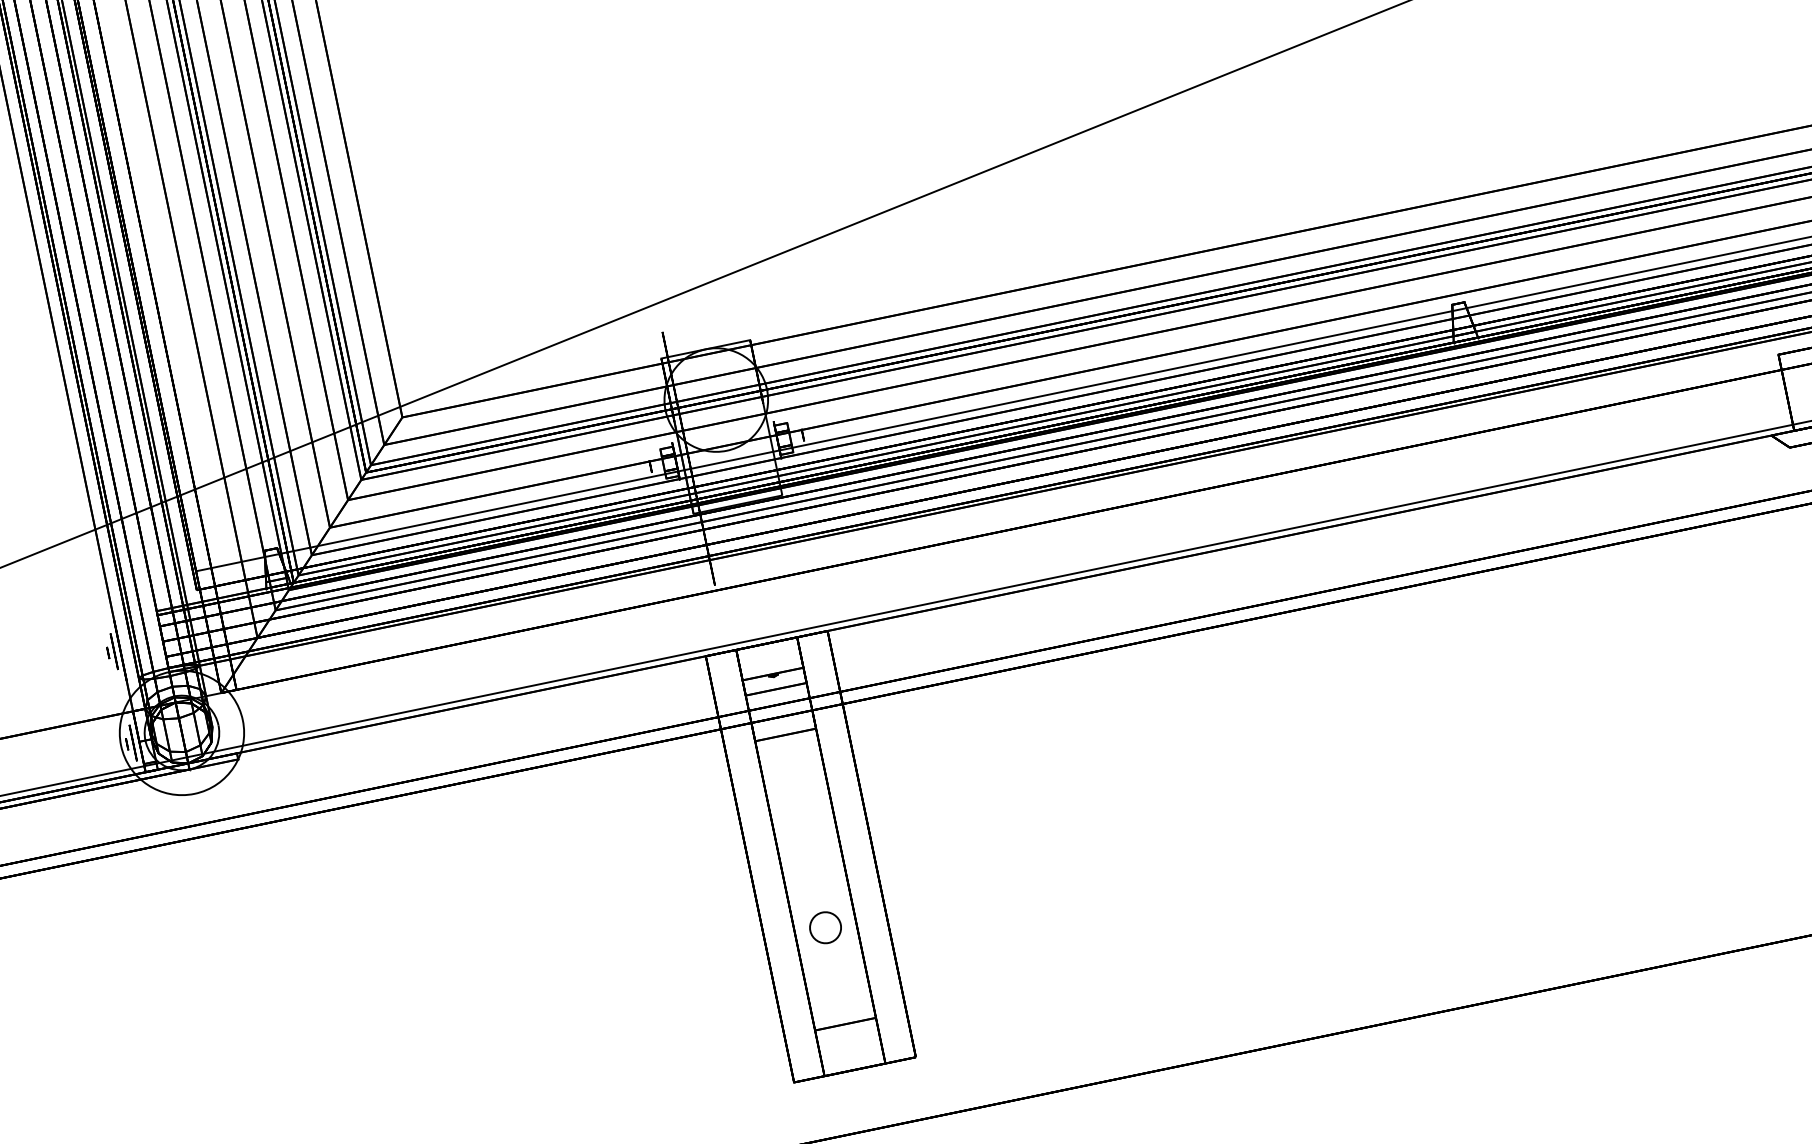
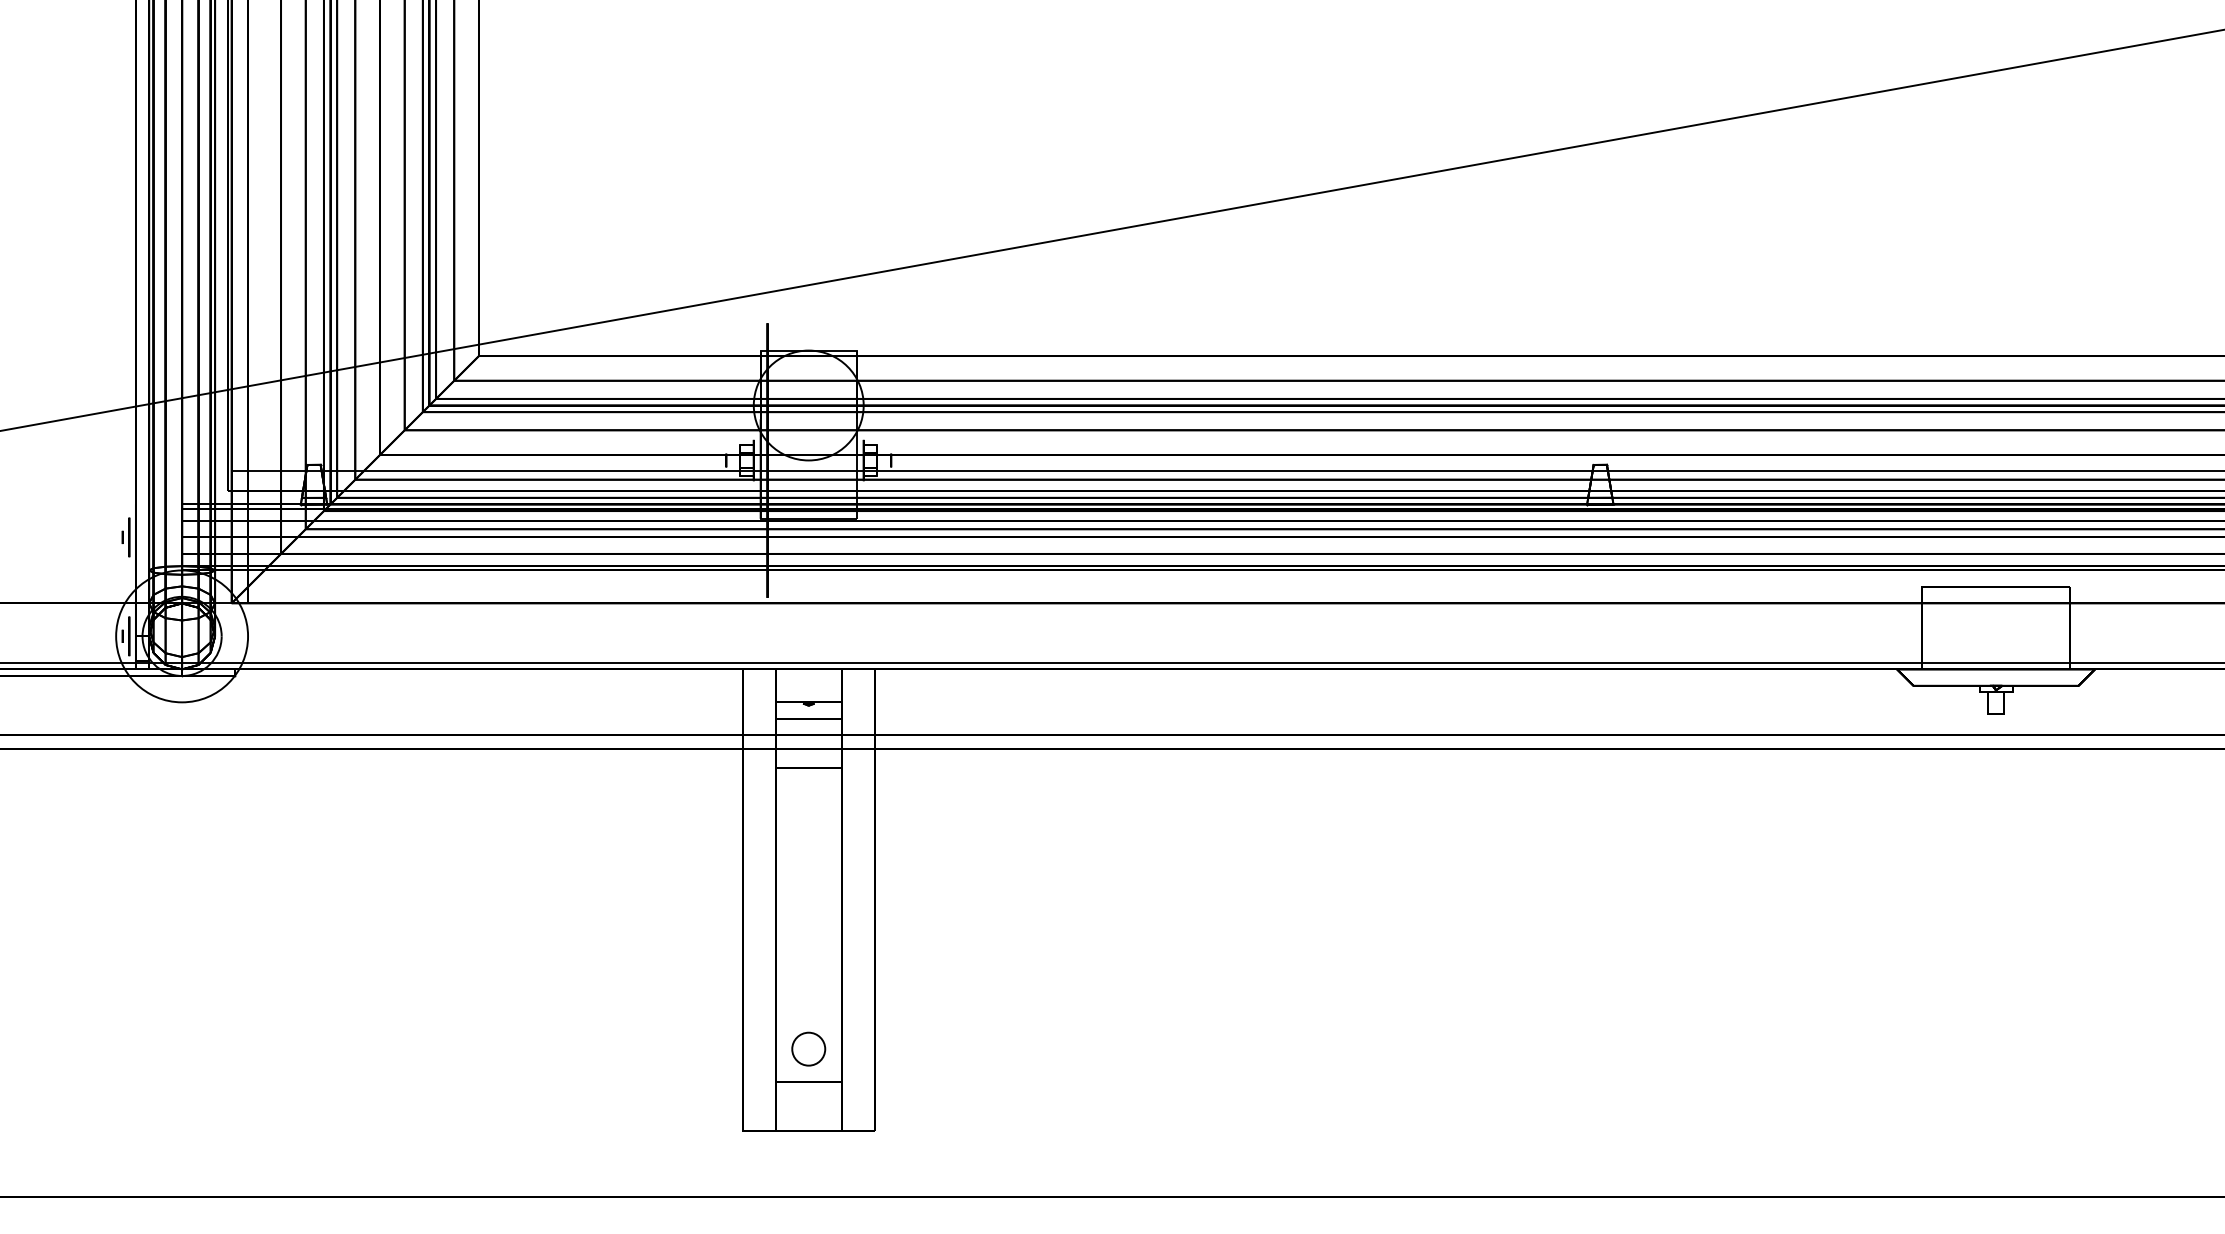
circle: (825, 927) -> (808, 1048), moved

